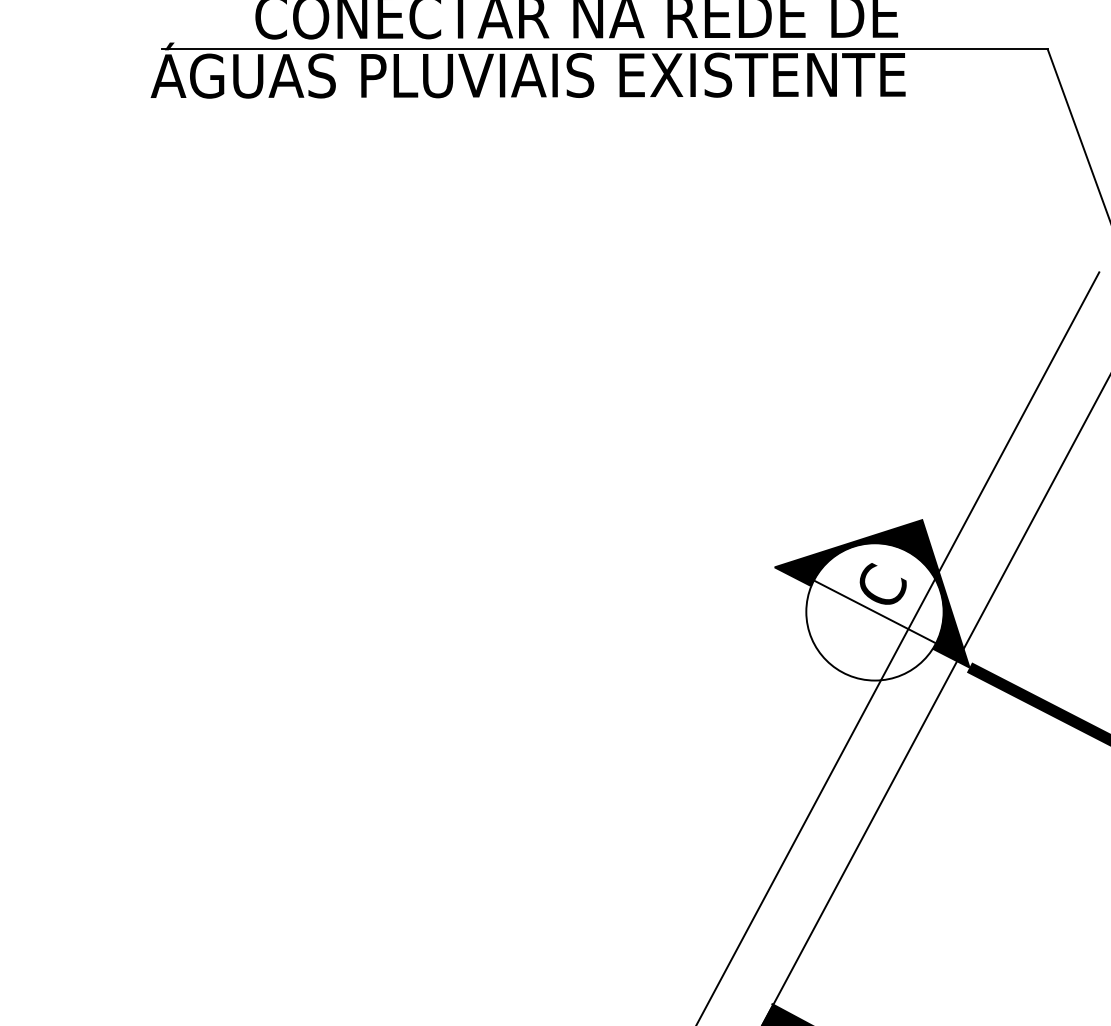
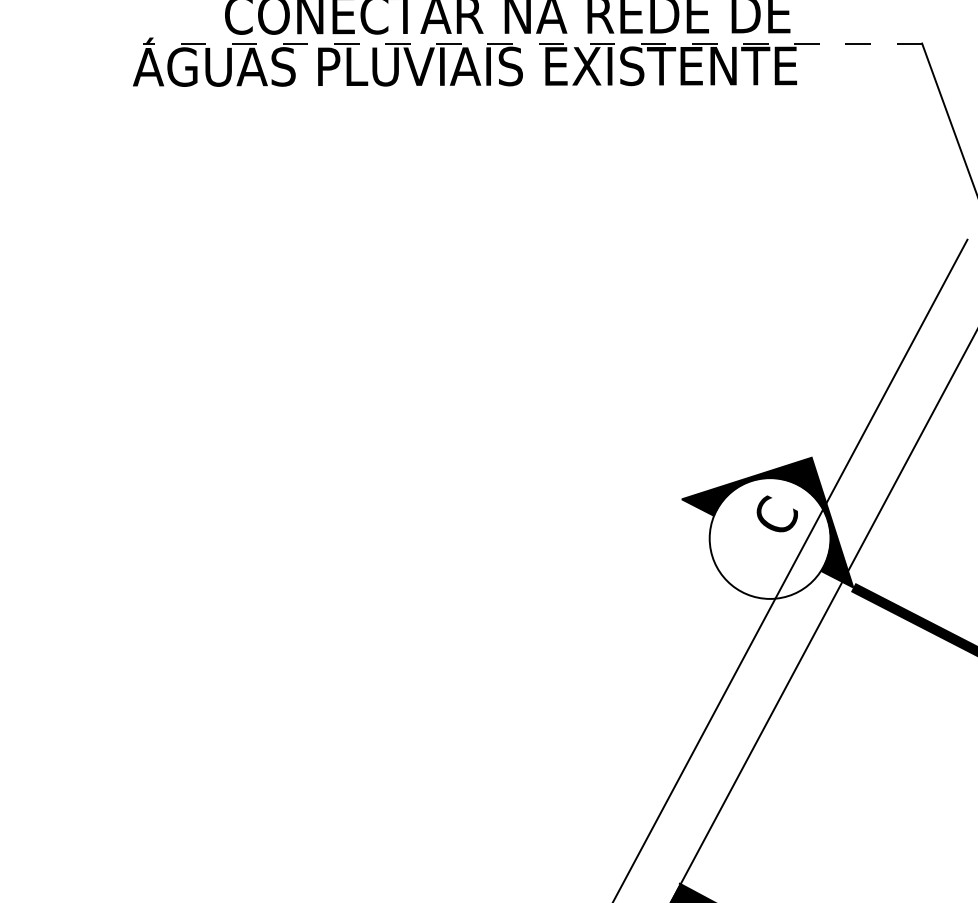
line: (604, 49) -> (532, 43), solid -> dashed
line: (874, 611) -> (769, 538), removed

